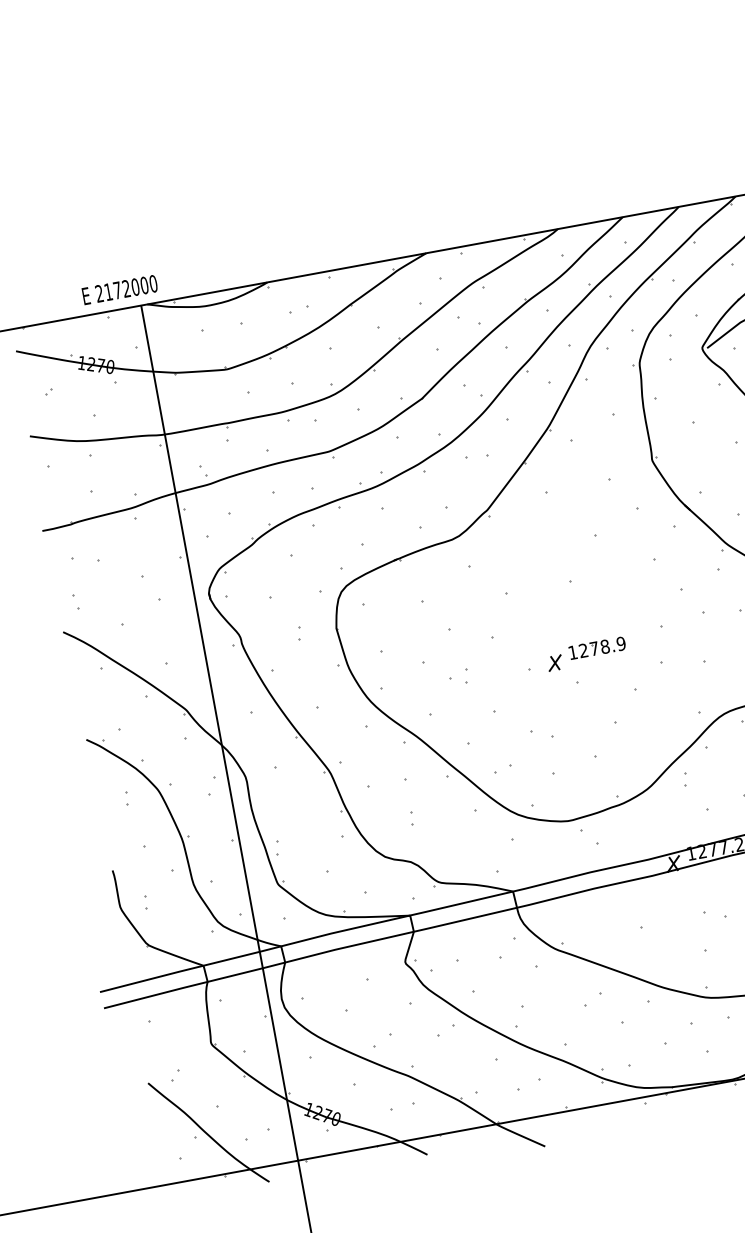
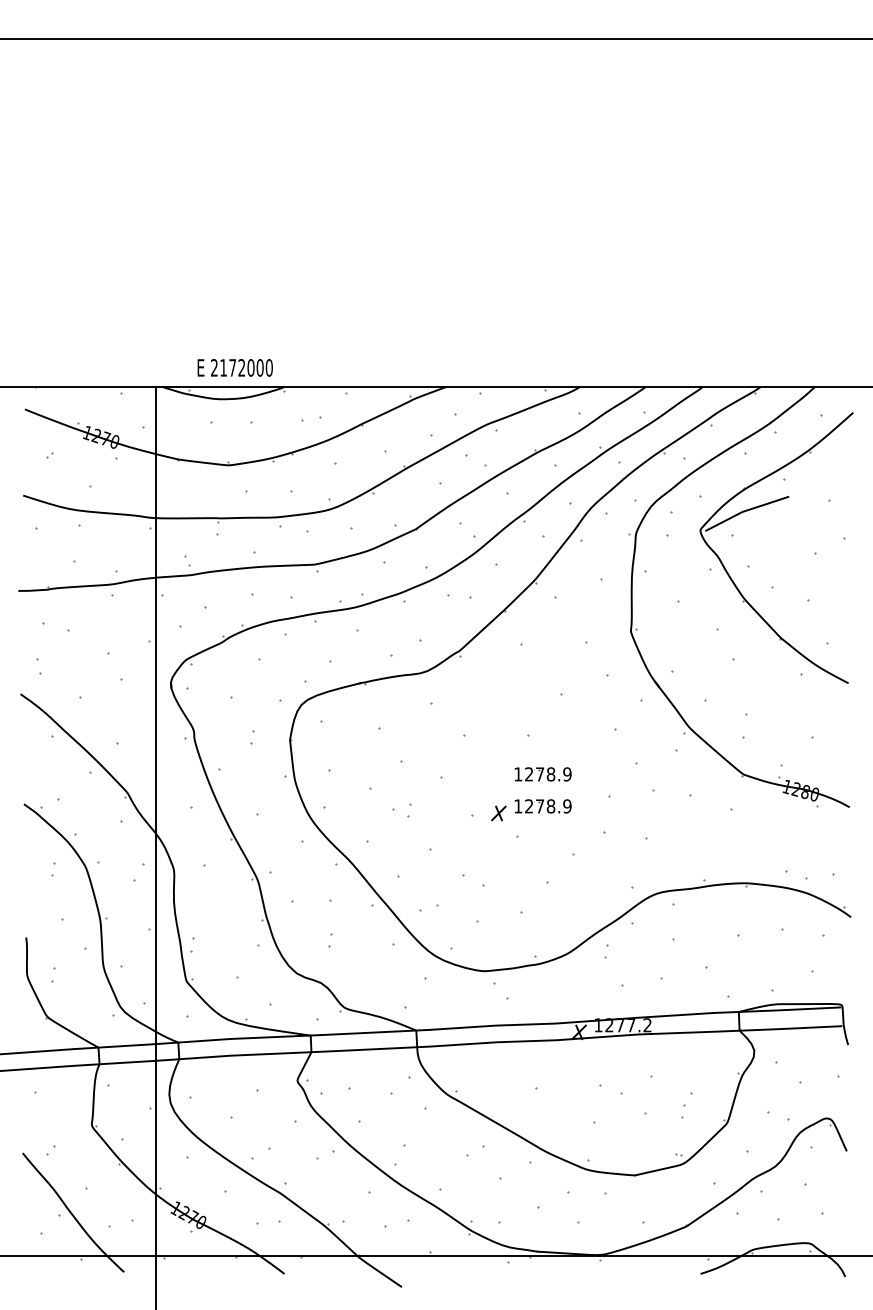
text: (119, 289) -> (234, 367), moved
part: (591, 616) -> (542, 774), added

